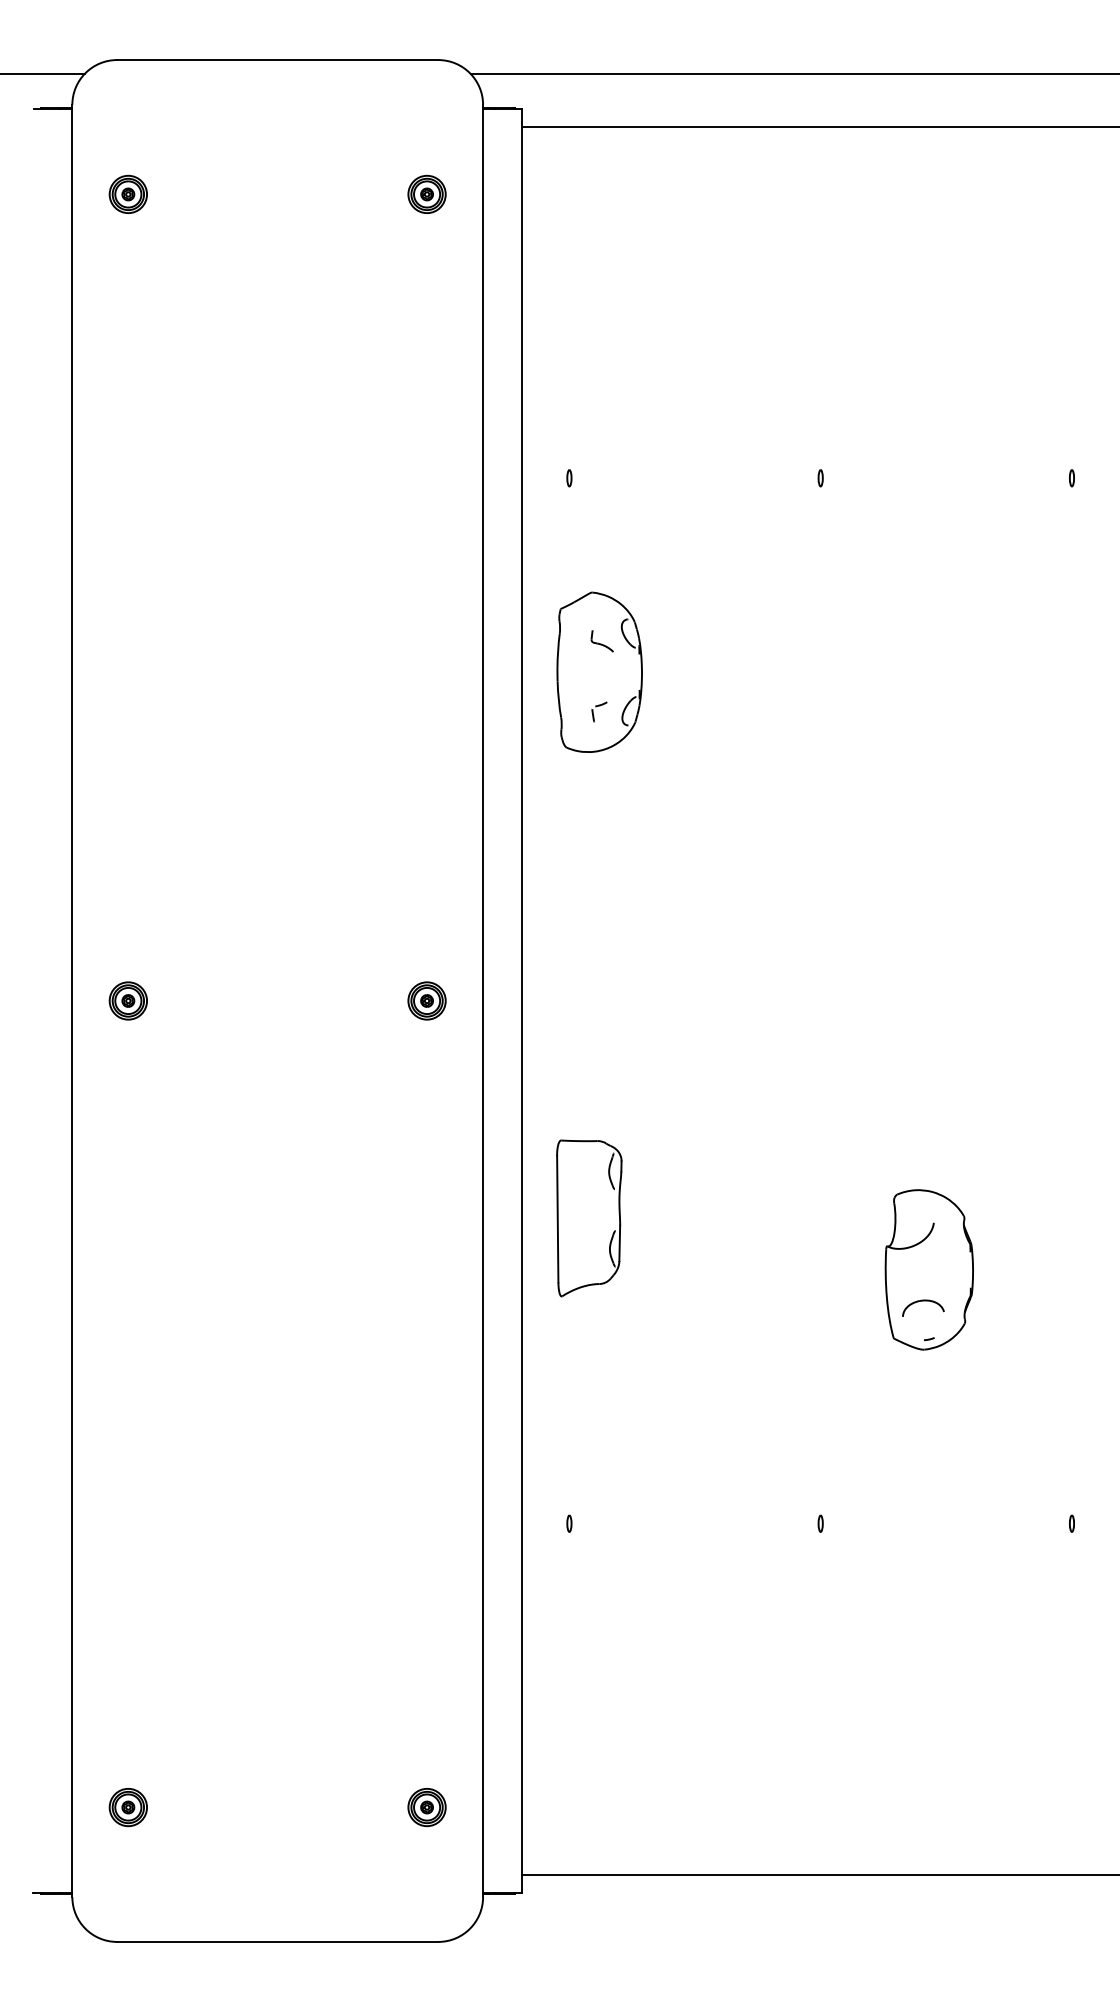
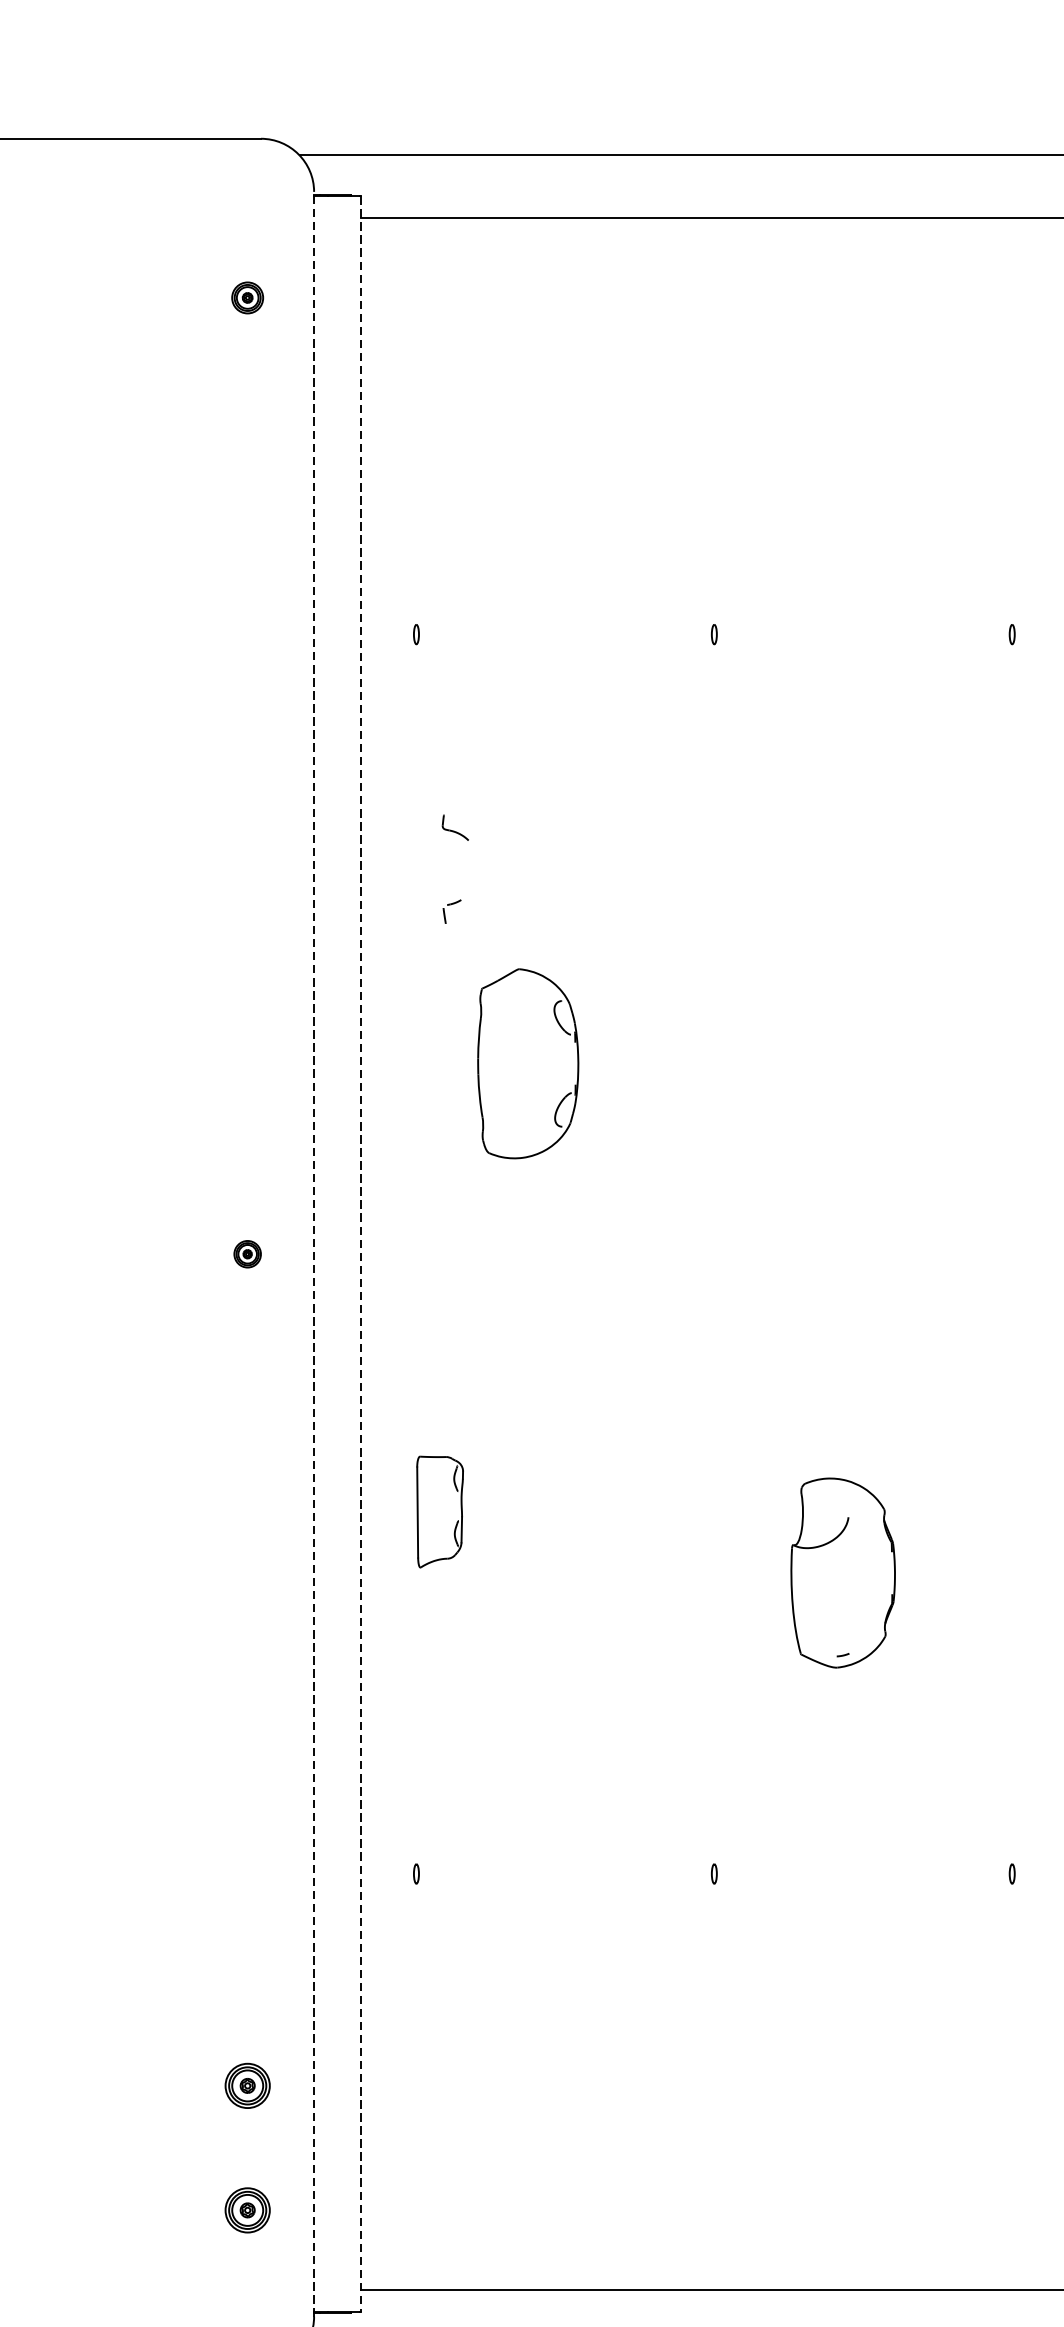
part: (426, 193) -> (247, 296), size x0.7
part: (599, 671) -> (527, 1062), moved
part: (426, 1000) -> (247, 1253), size x0.6
line: (483, 1000) -> (314, 1253), solid -> dashed
line: (522, 1001) -> (360, 1254), solid -> dashed
part: (589, 1218) -> (440, 1512), size x0.6
curve: (923, 1301) -> (836, 1610), removed
part: (426, 1702) -> (247, 2085), added

